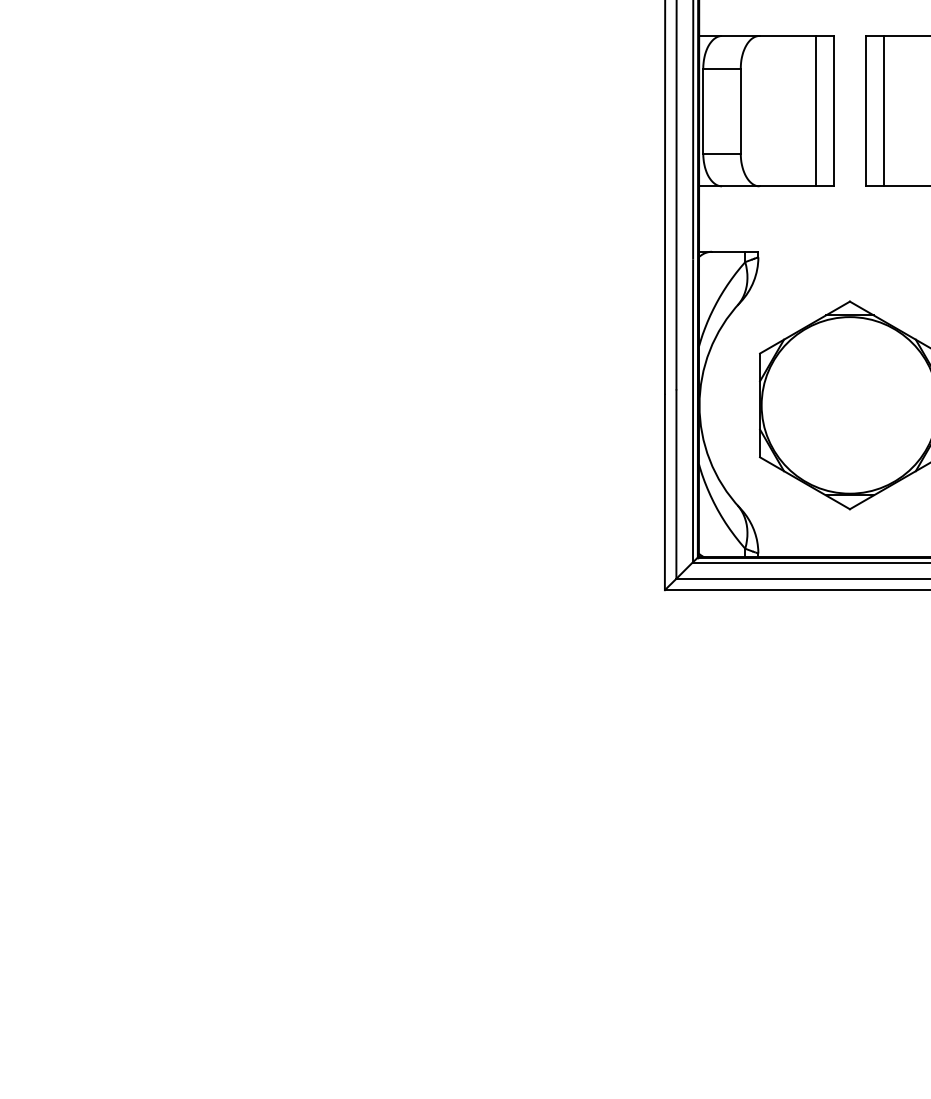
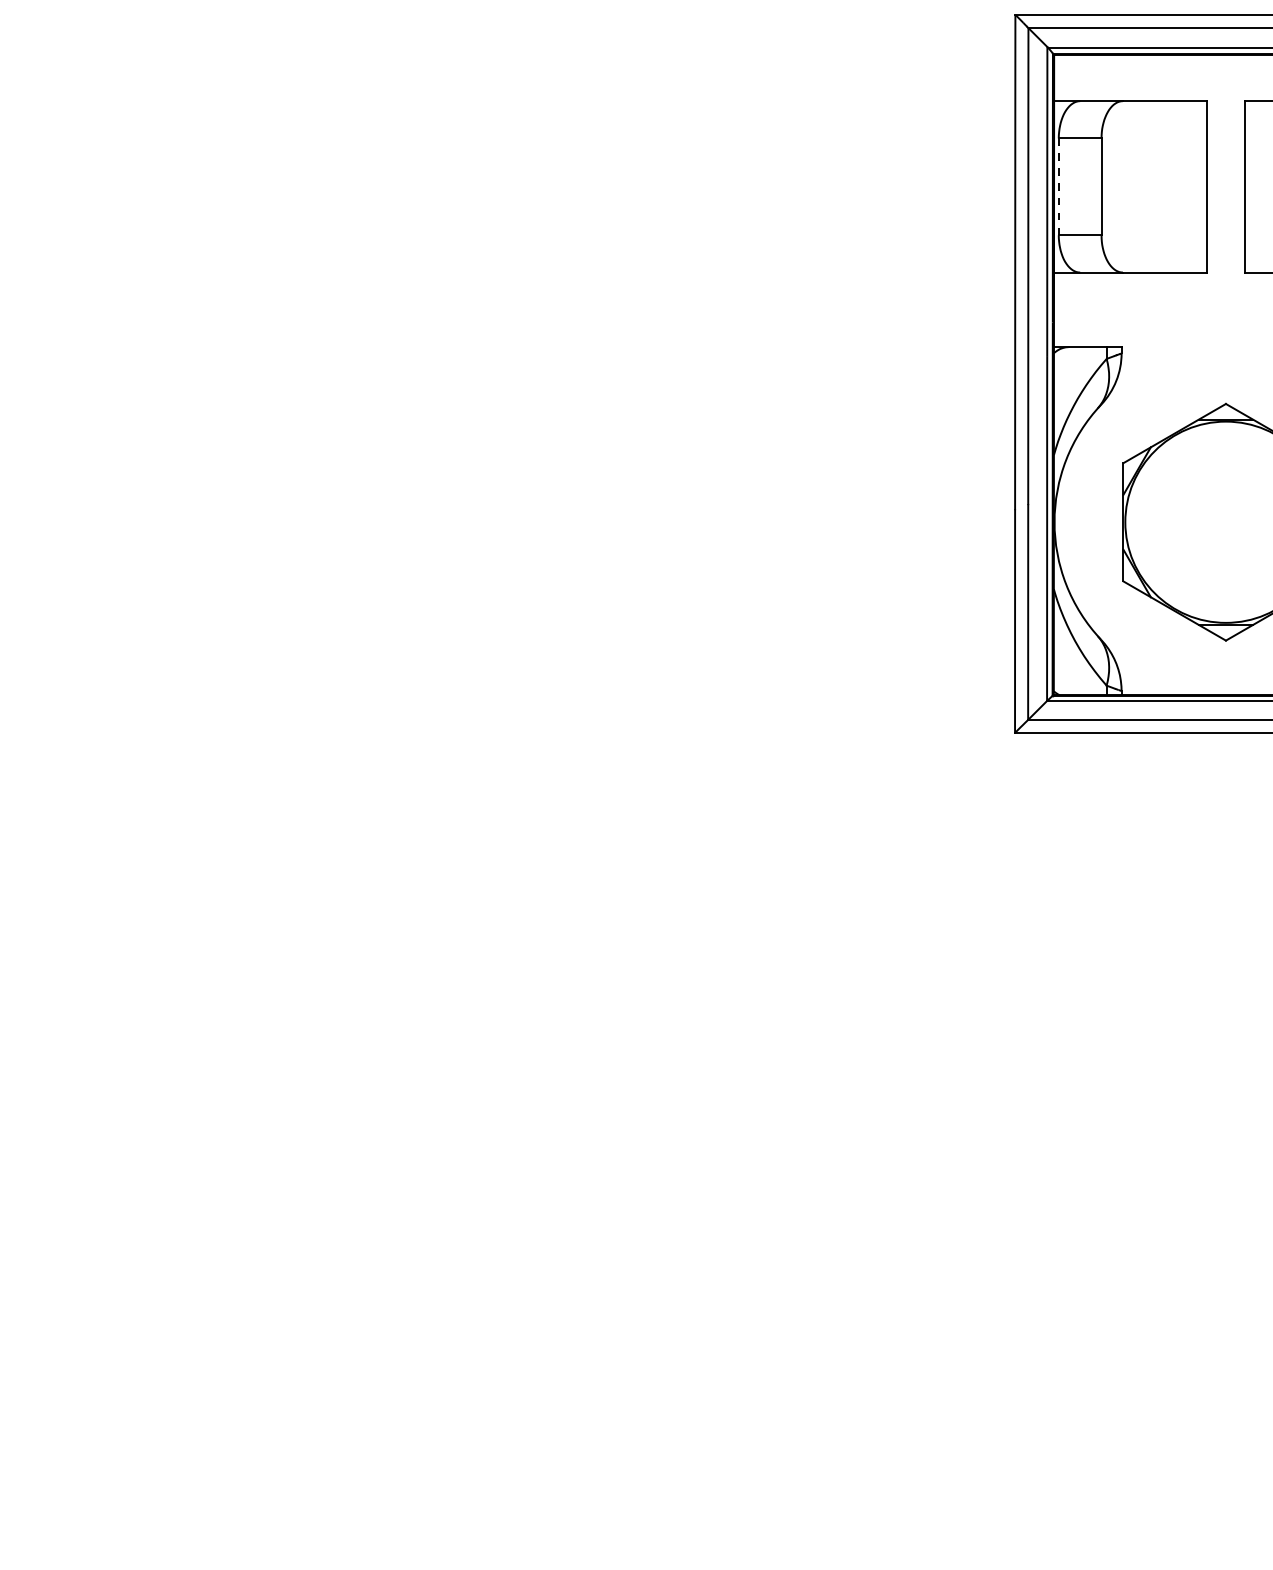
line: (703, 110) -> (1058, 186), solid -> dashed
line: (816, 110) -> (1187, 186), removed
line: (883, 110) -> (1264, 186), removed

